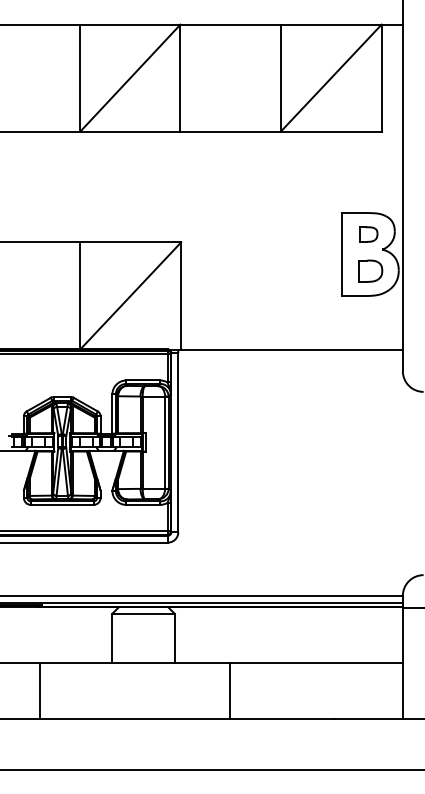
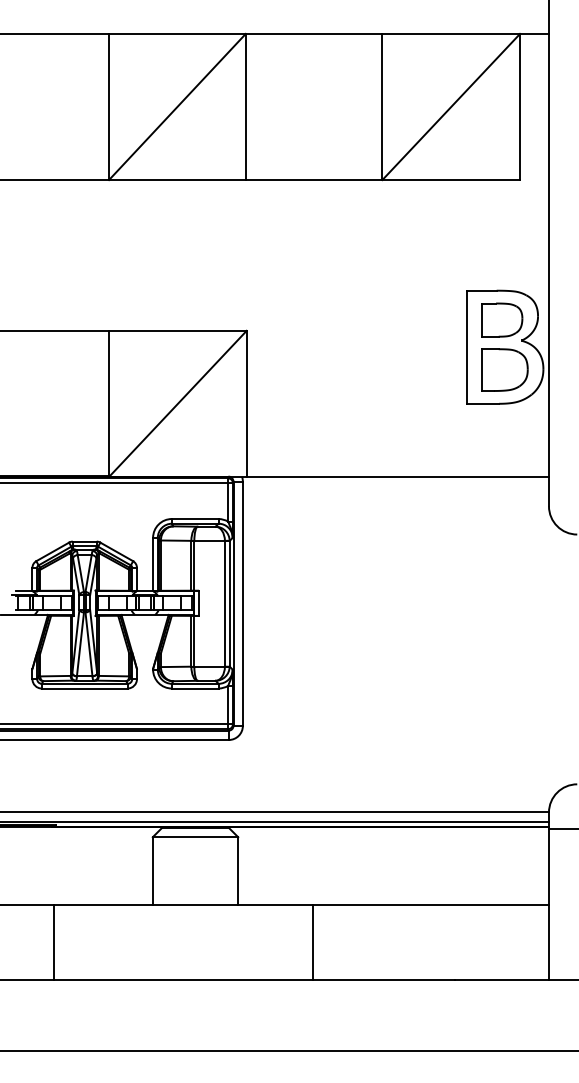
part: (368, 234) -> (502, 319), size x1.67
part: (370, 270) -> (504, 369), size x1.43

